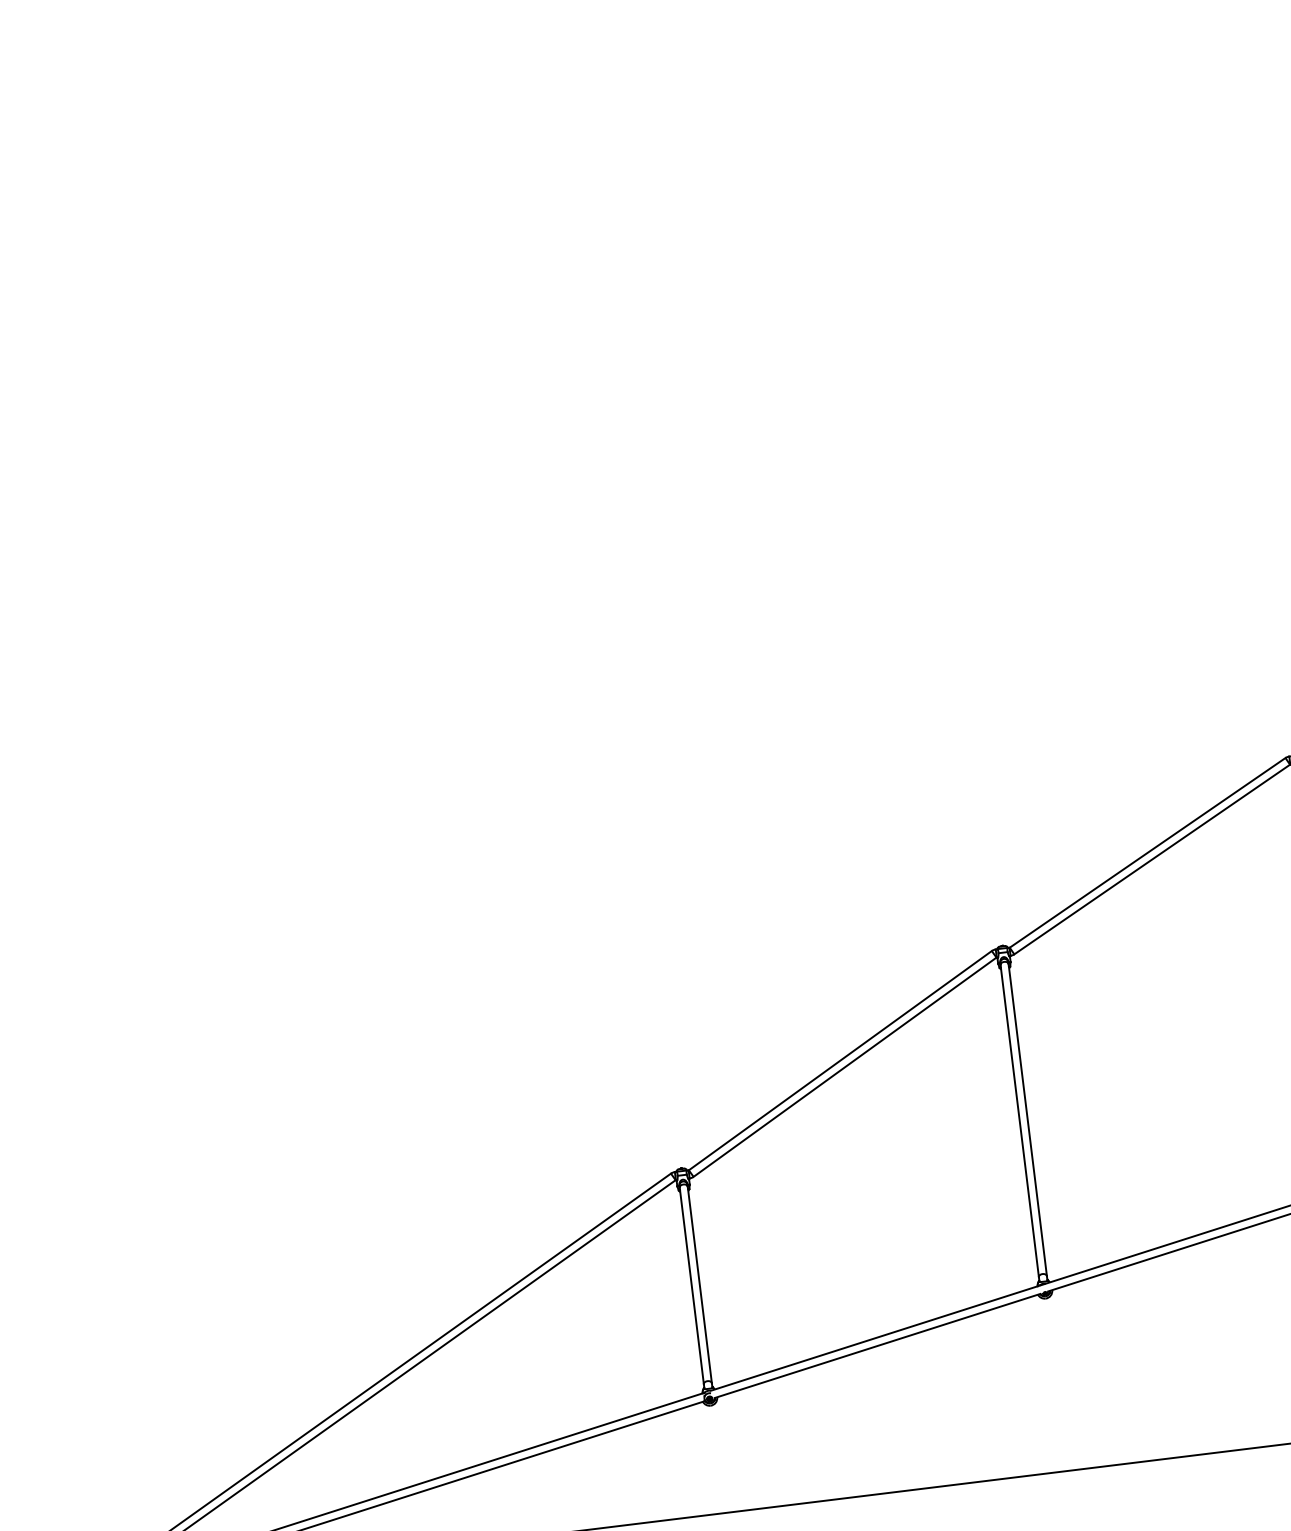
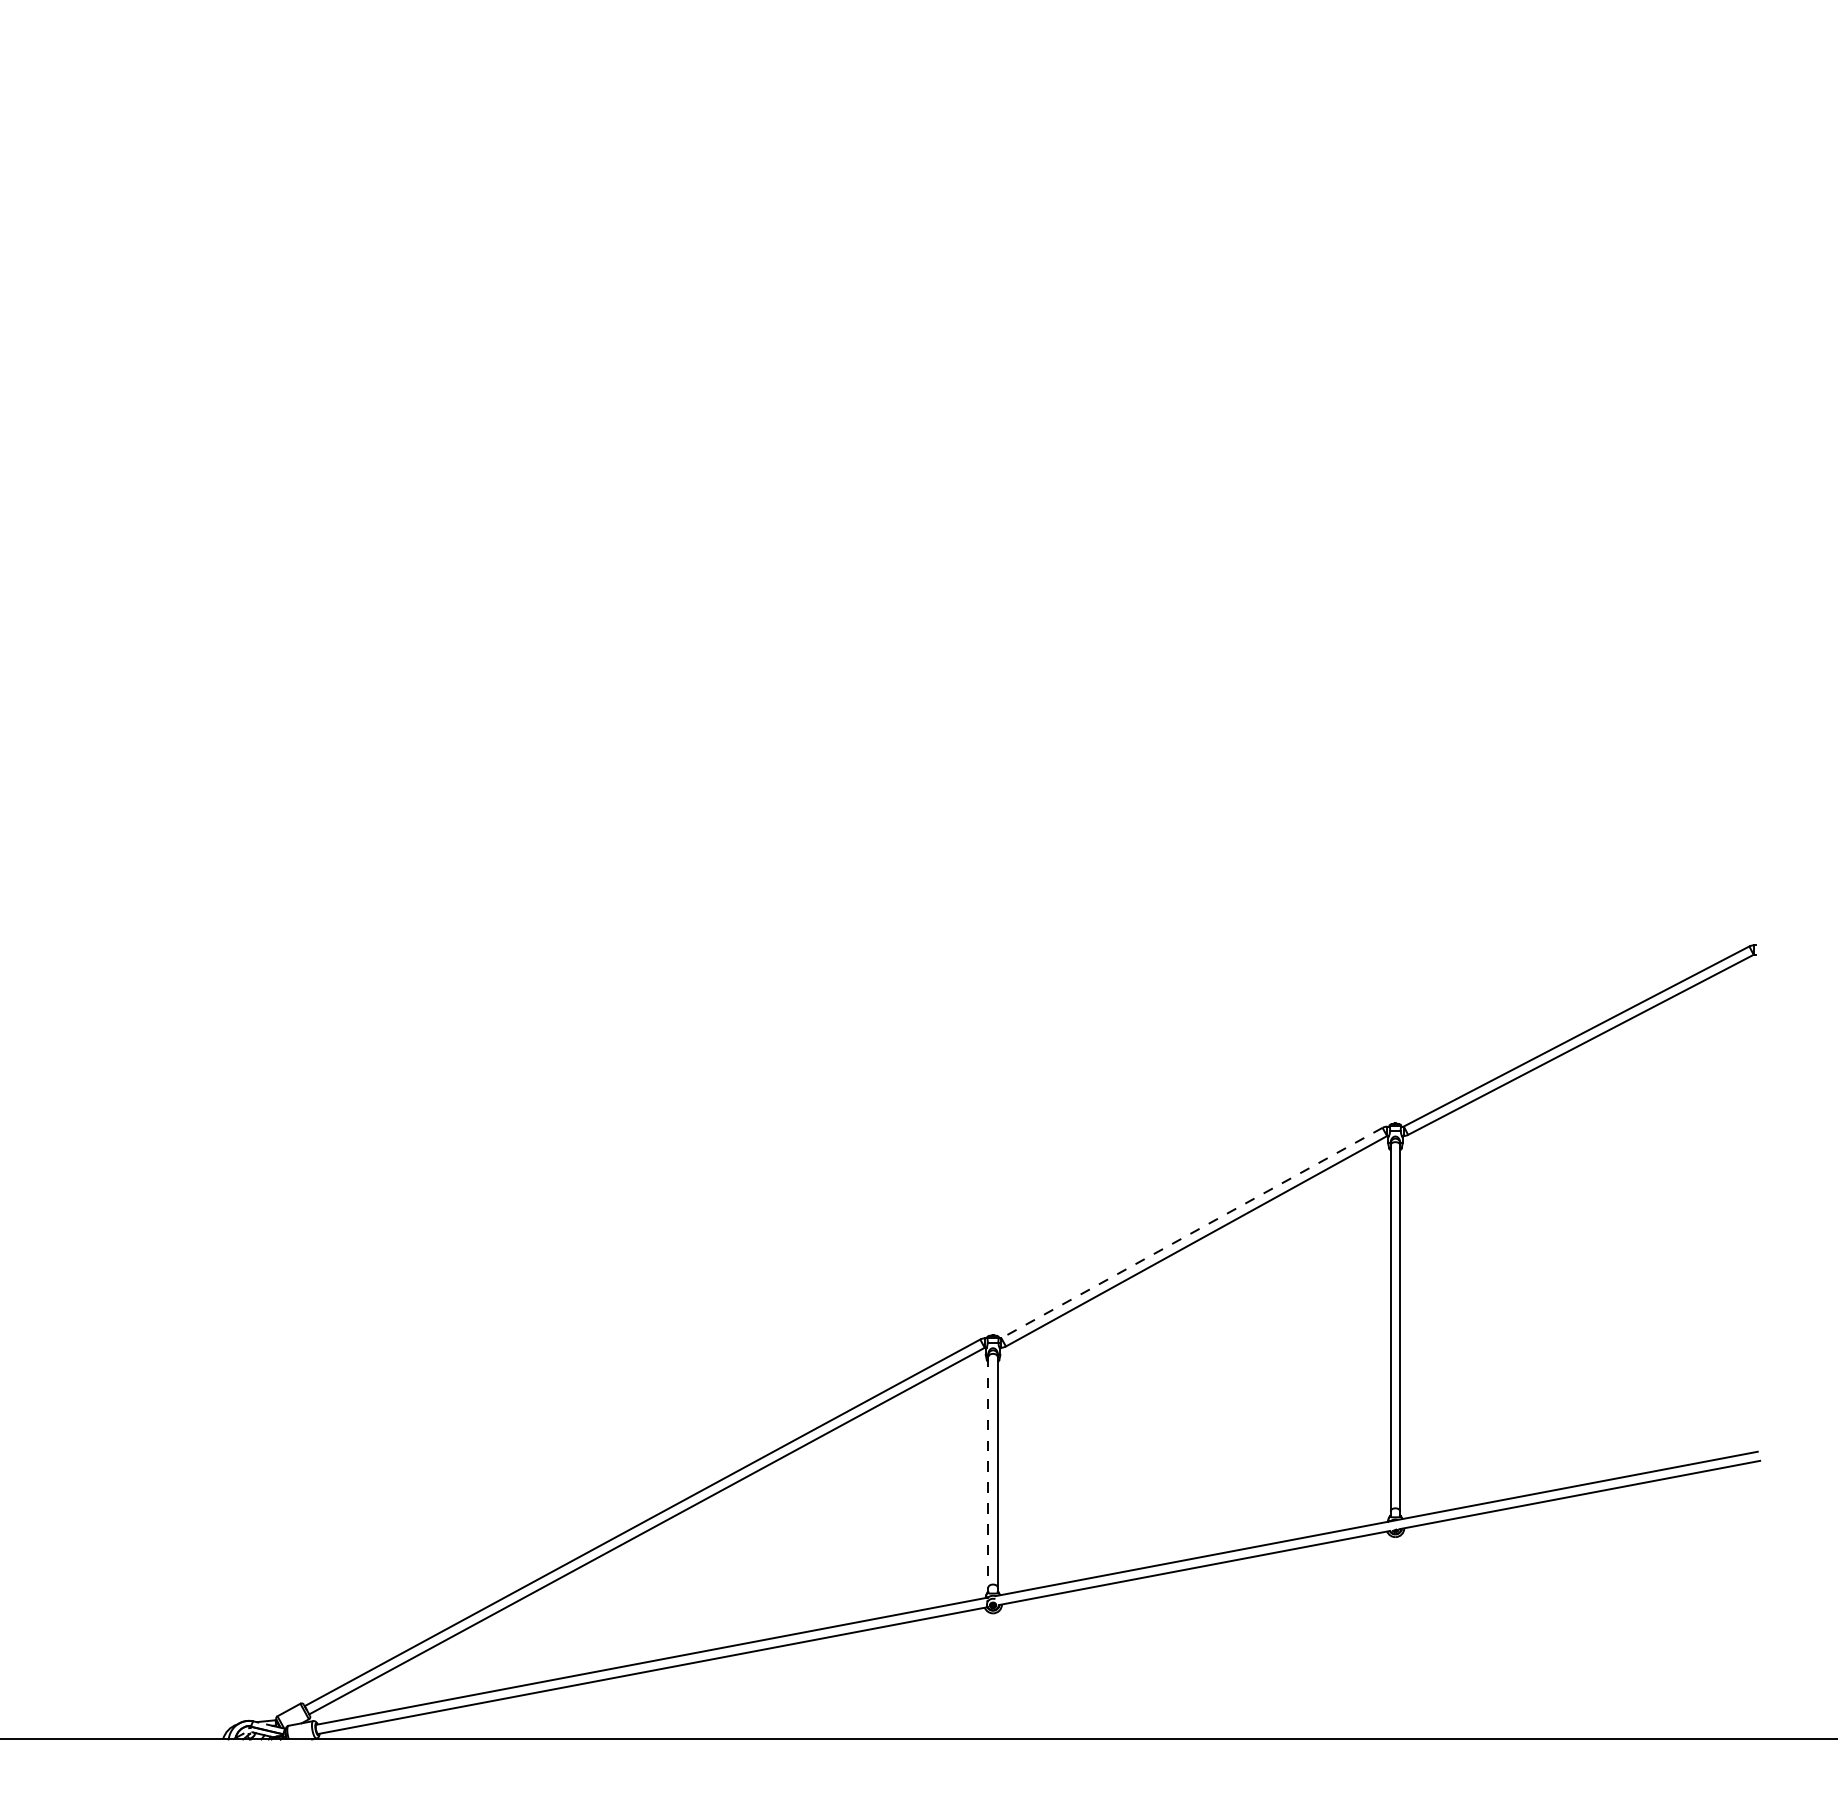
line: (839, 1061) -> (1191, 1233), solid -> dashed
line: (691, 1286) -> (988, 1472), solid -> dashed

